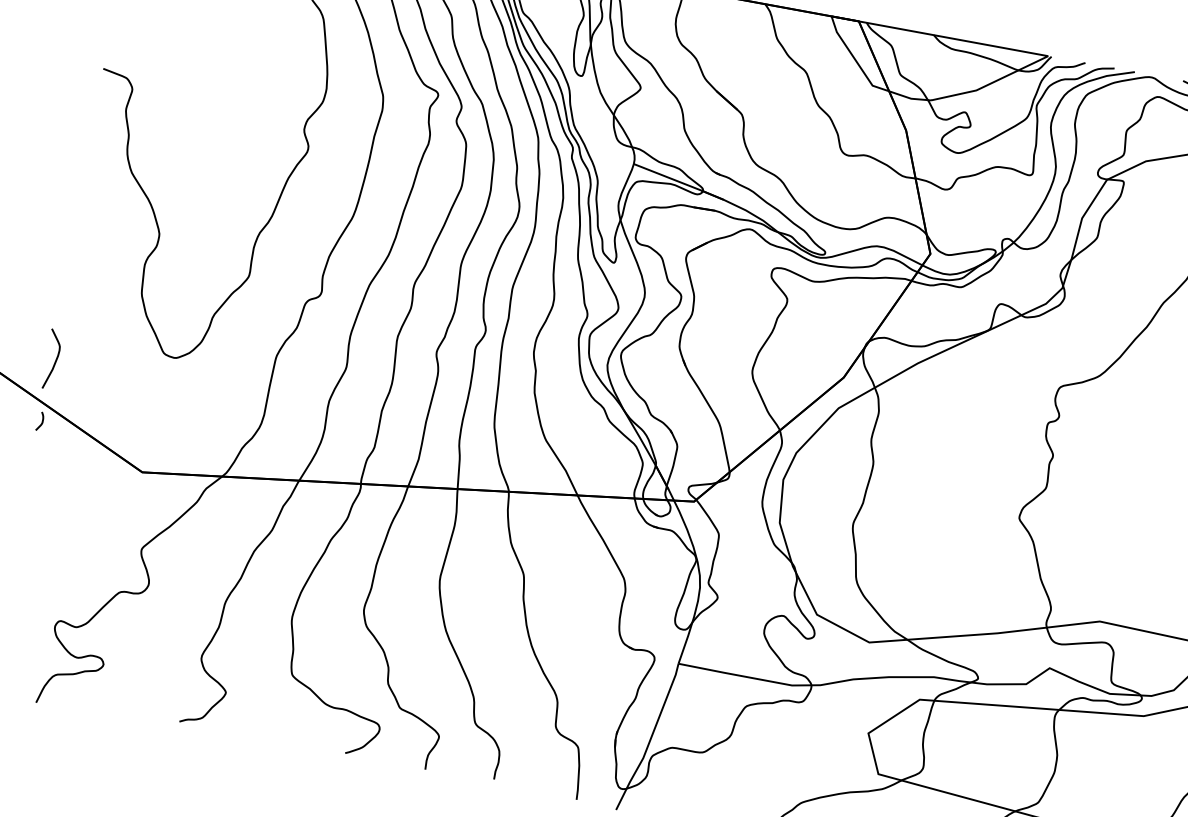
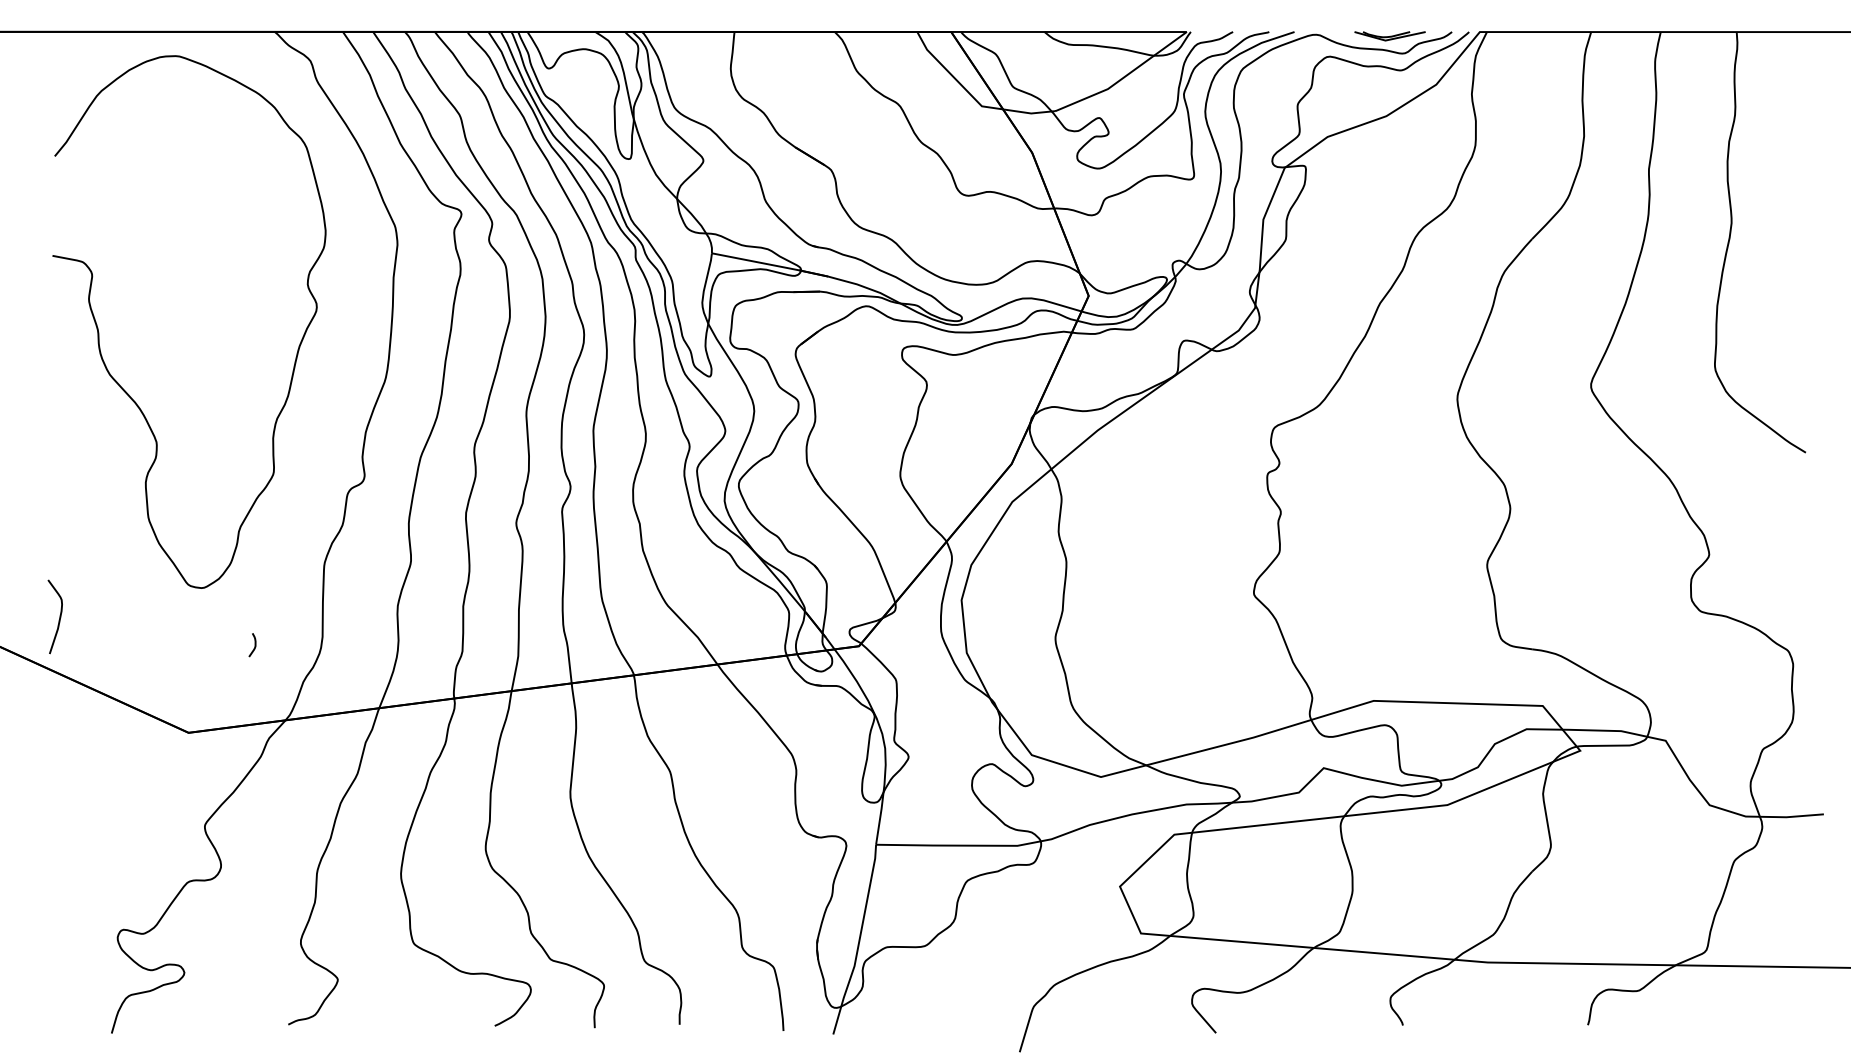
curve: (41, 422) -> (254, 645), moved

